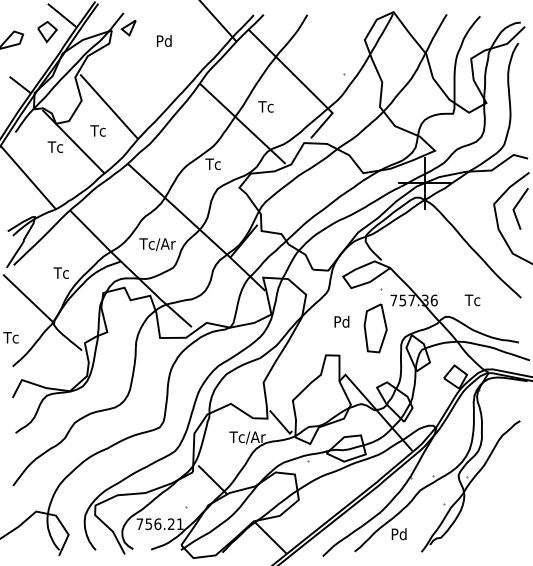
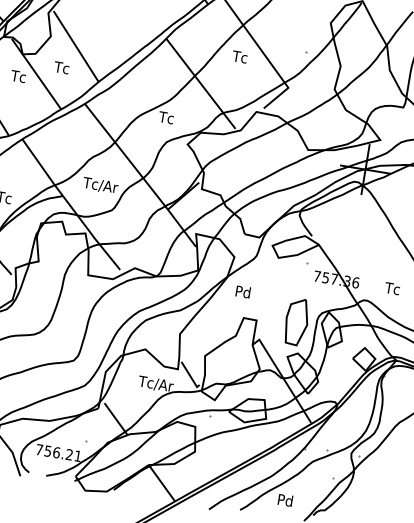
text: (265, 106) -> (239, 56), moved
text: (341, 321) -> (242, 291), moved
part: (375, 328) -> (296, 322), moved

